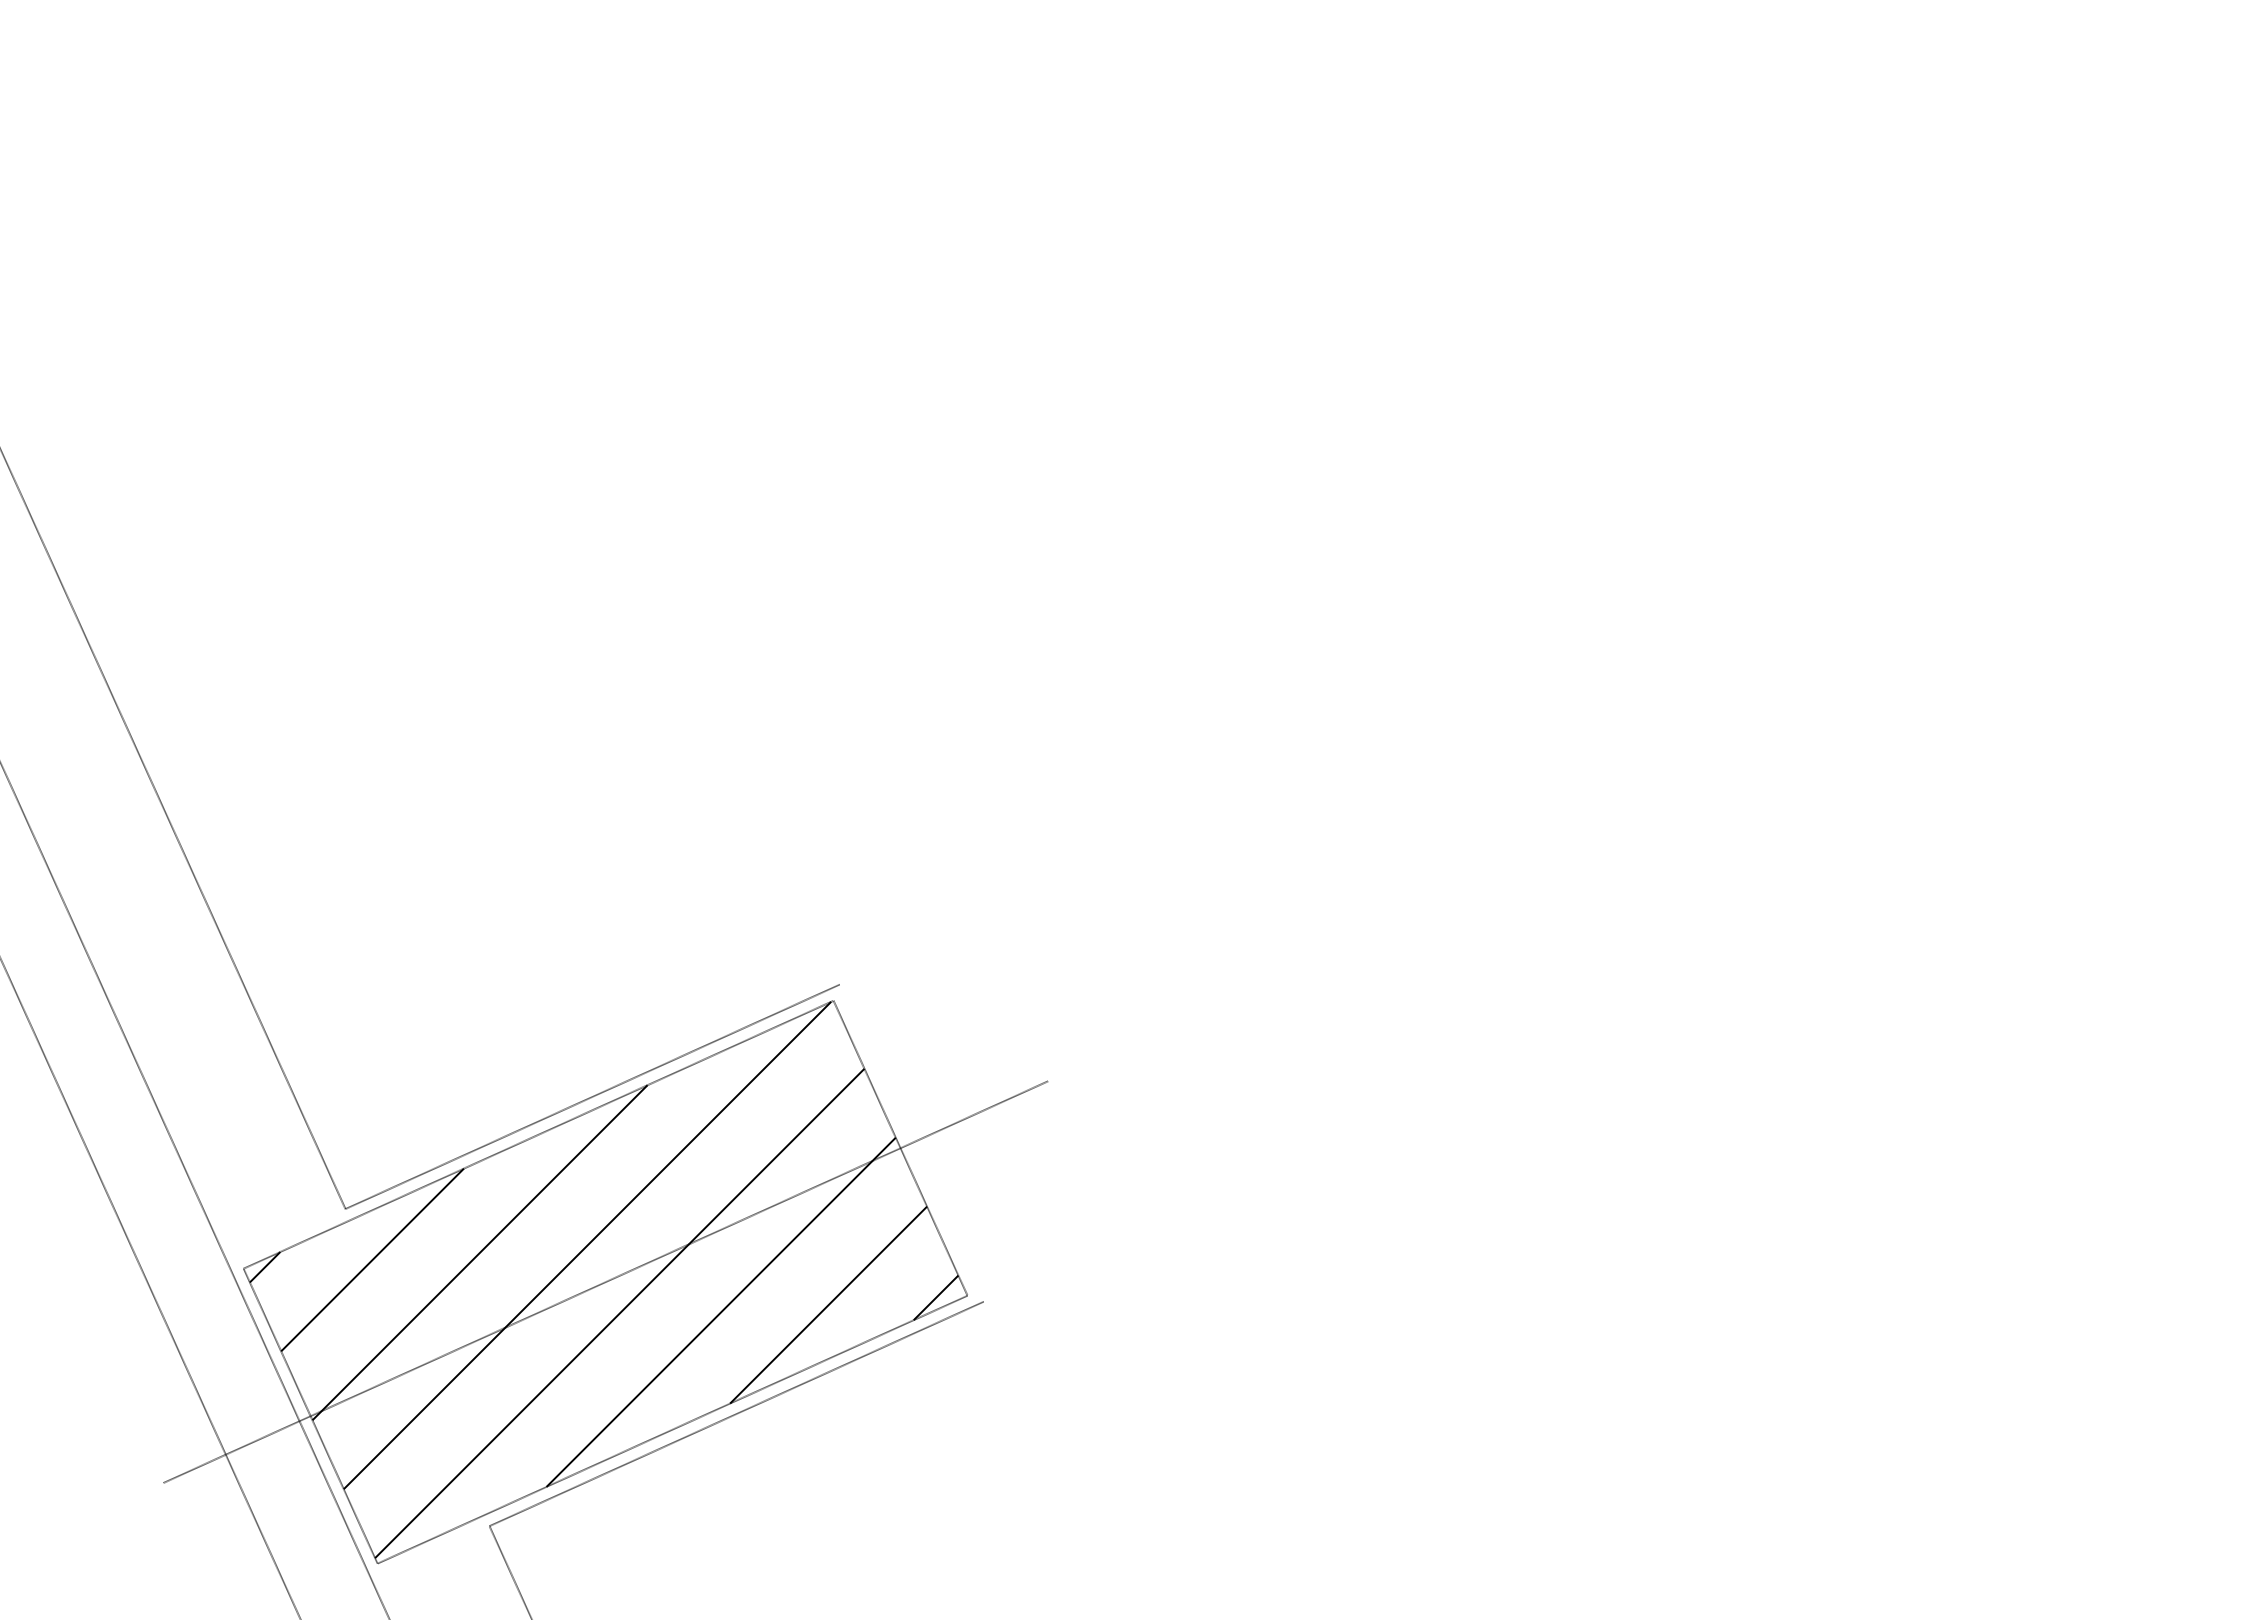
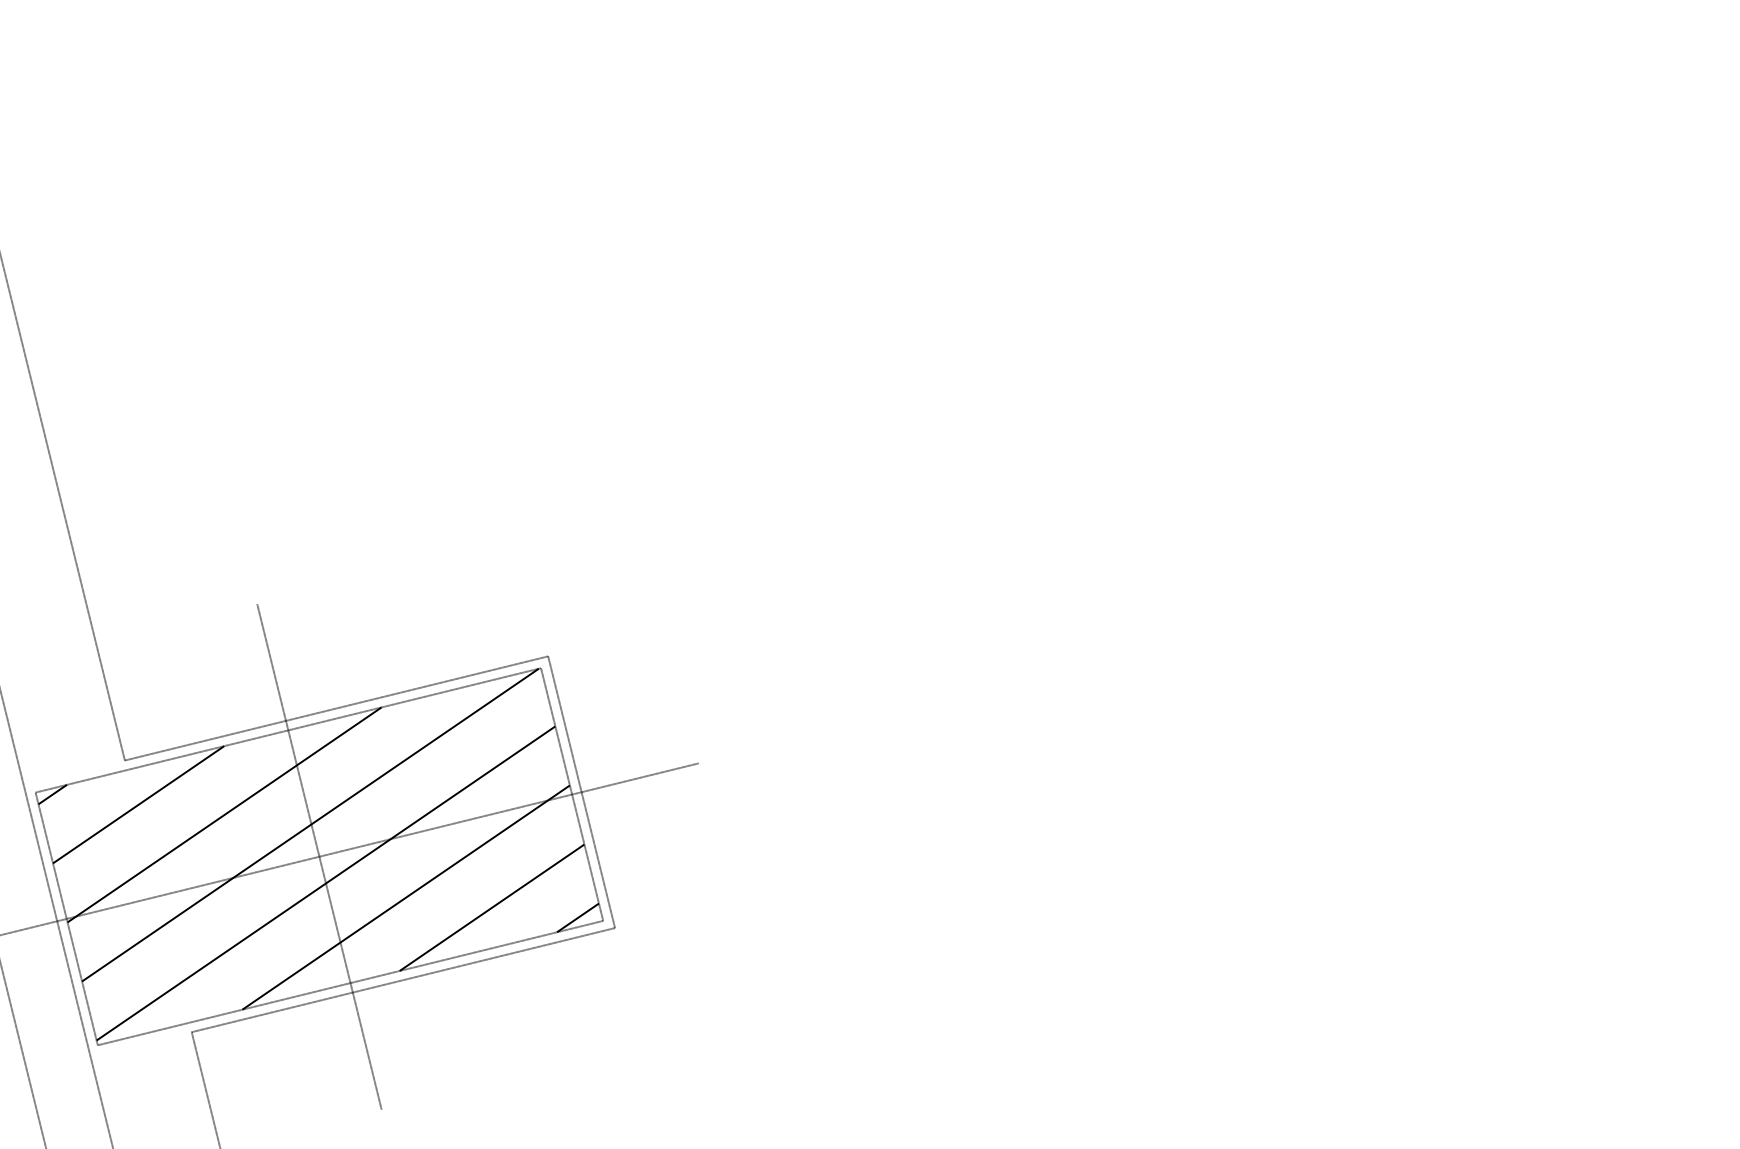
line: (911, 1142) -> (581, 791), added
line: (605, 1282) -> (319, 856), added

